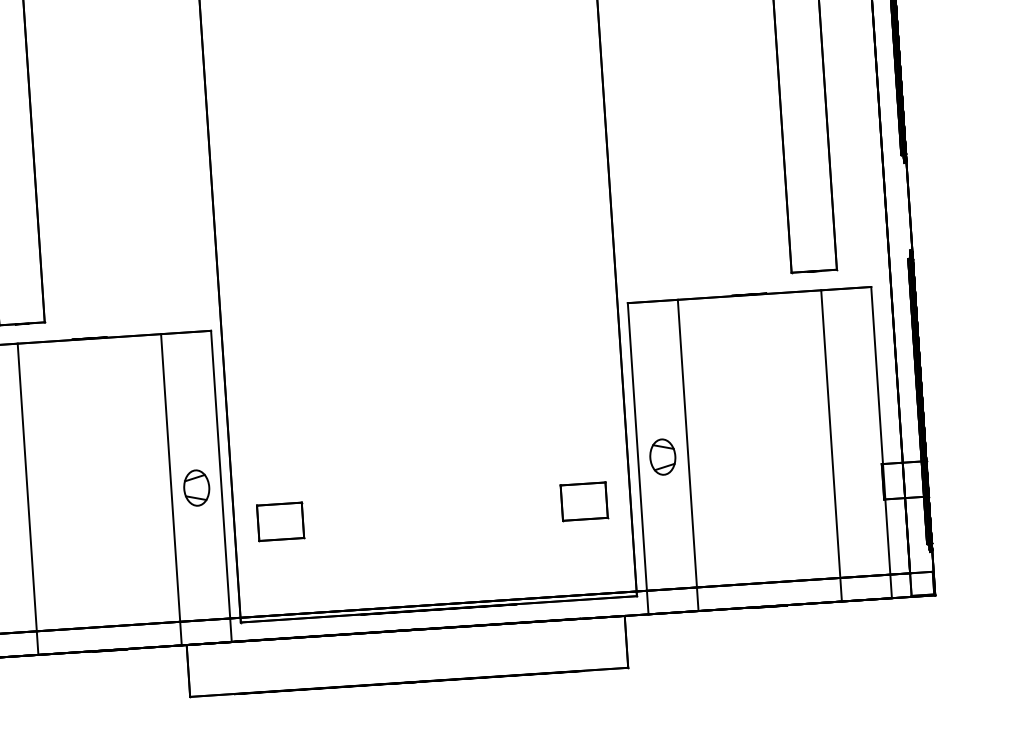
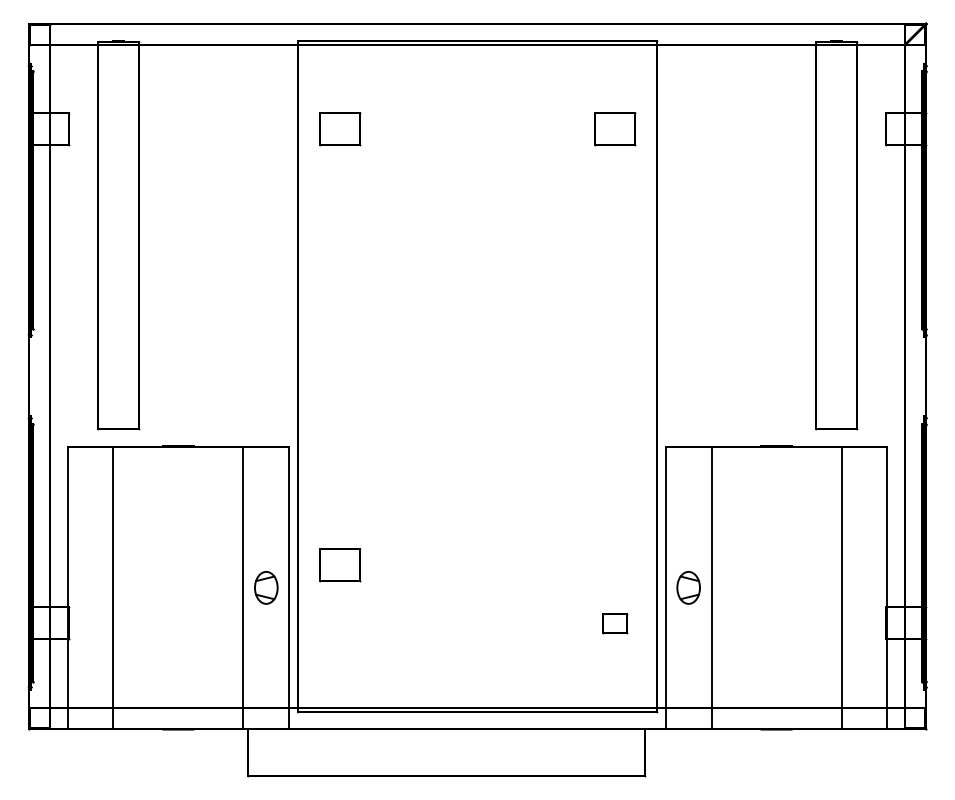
part: (584, 501) -> (615, 623), size x0.6
part: (281, 521) -> (340, 565), moved

